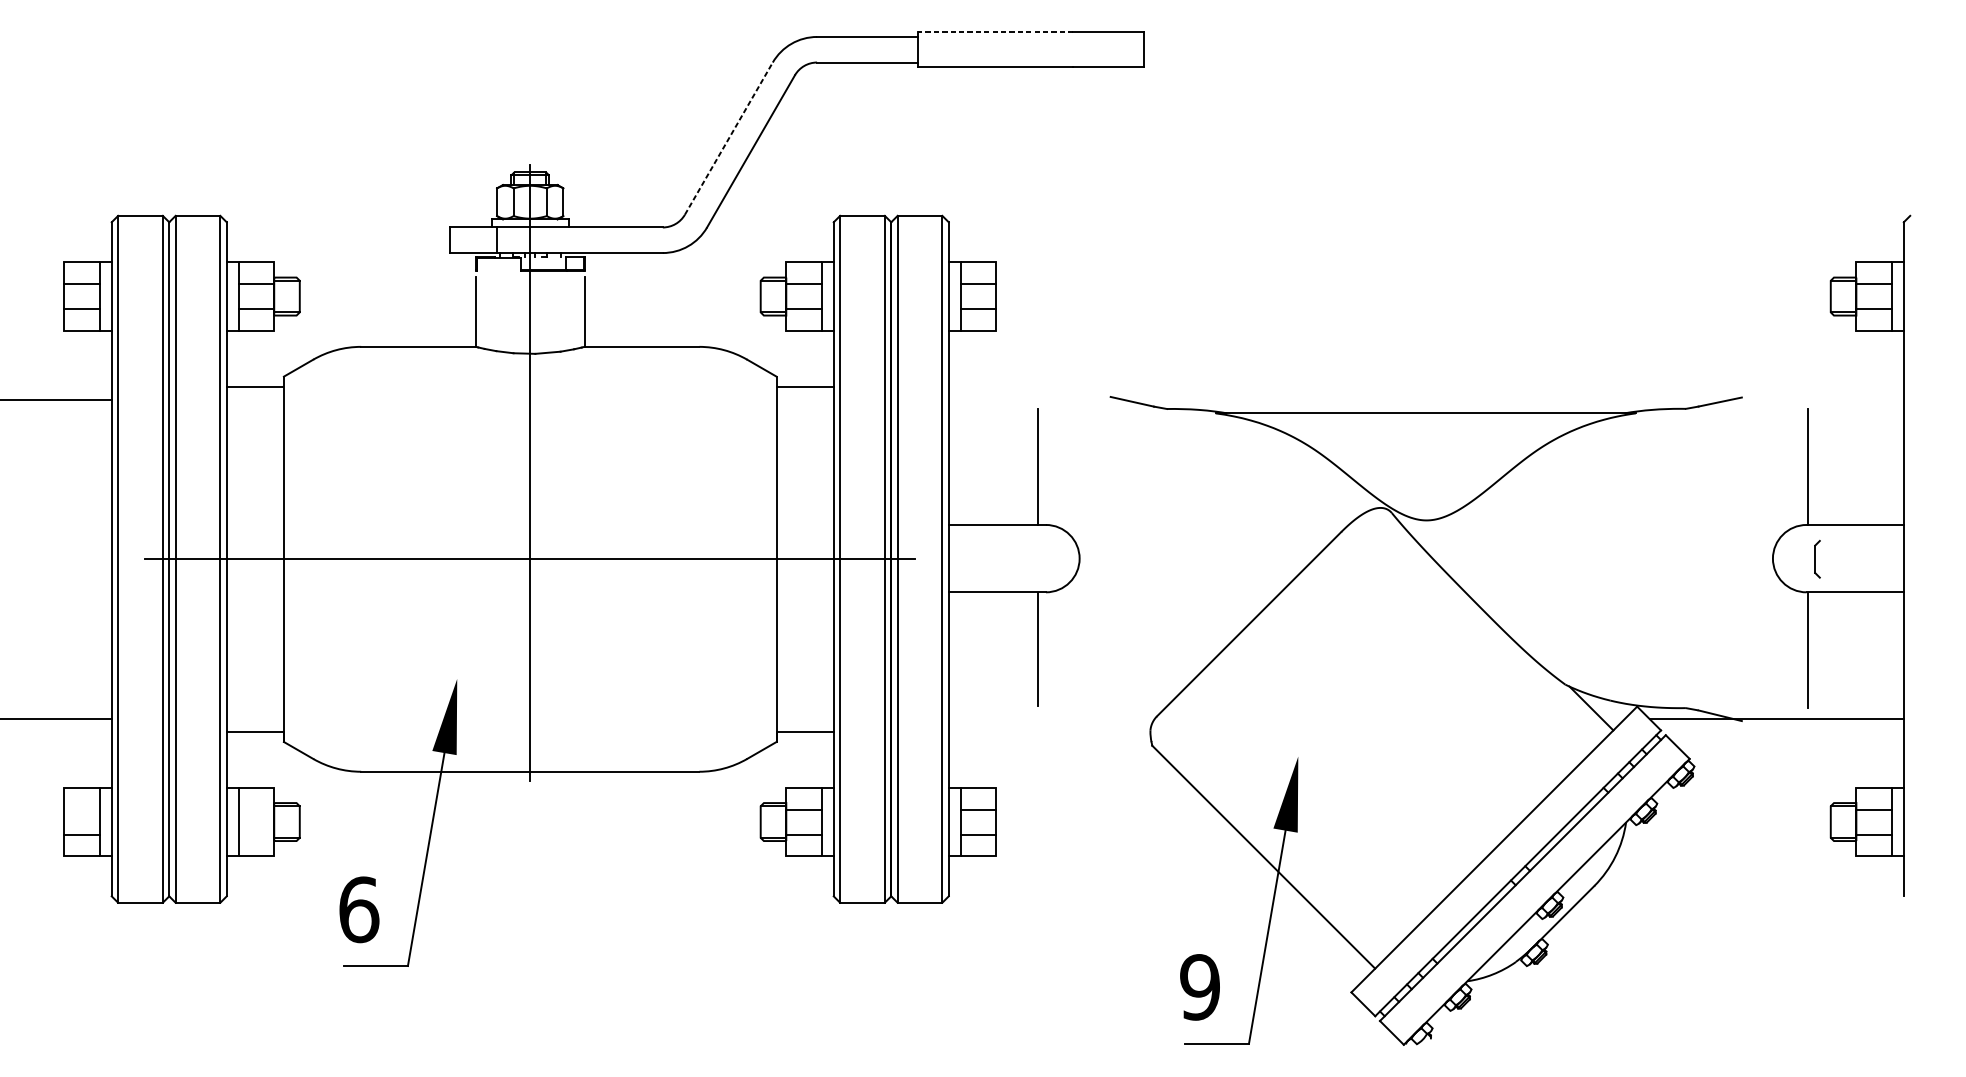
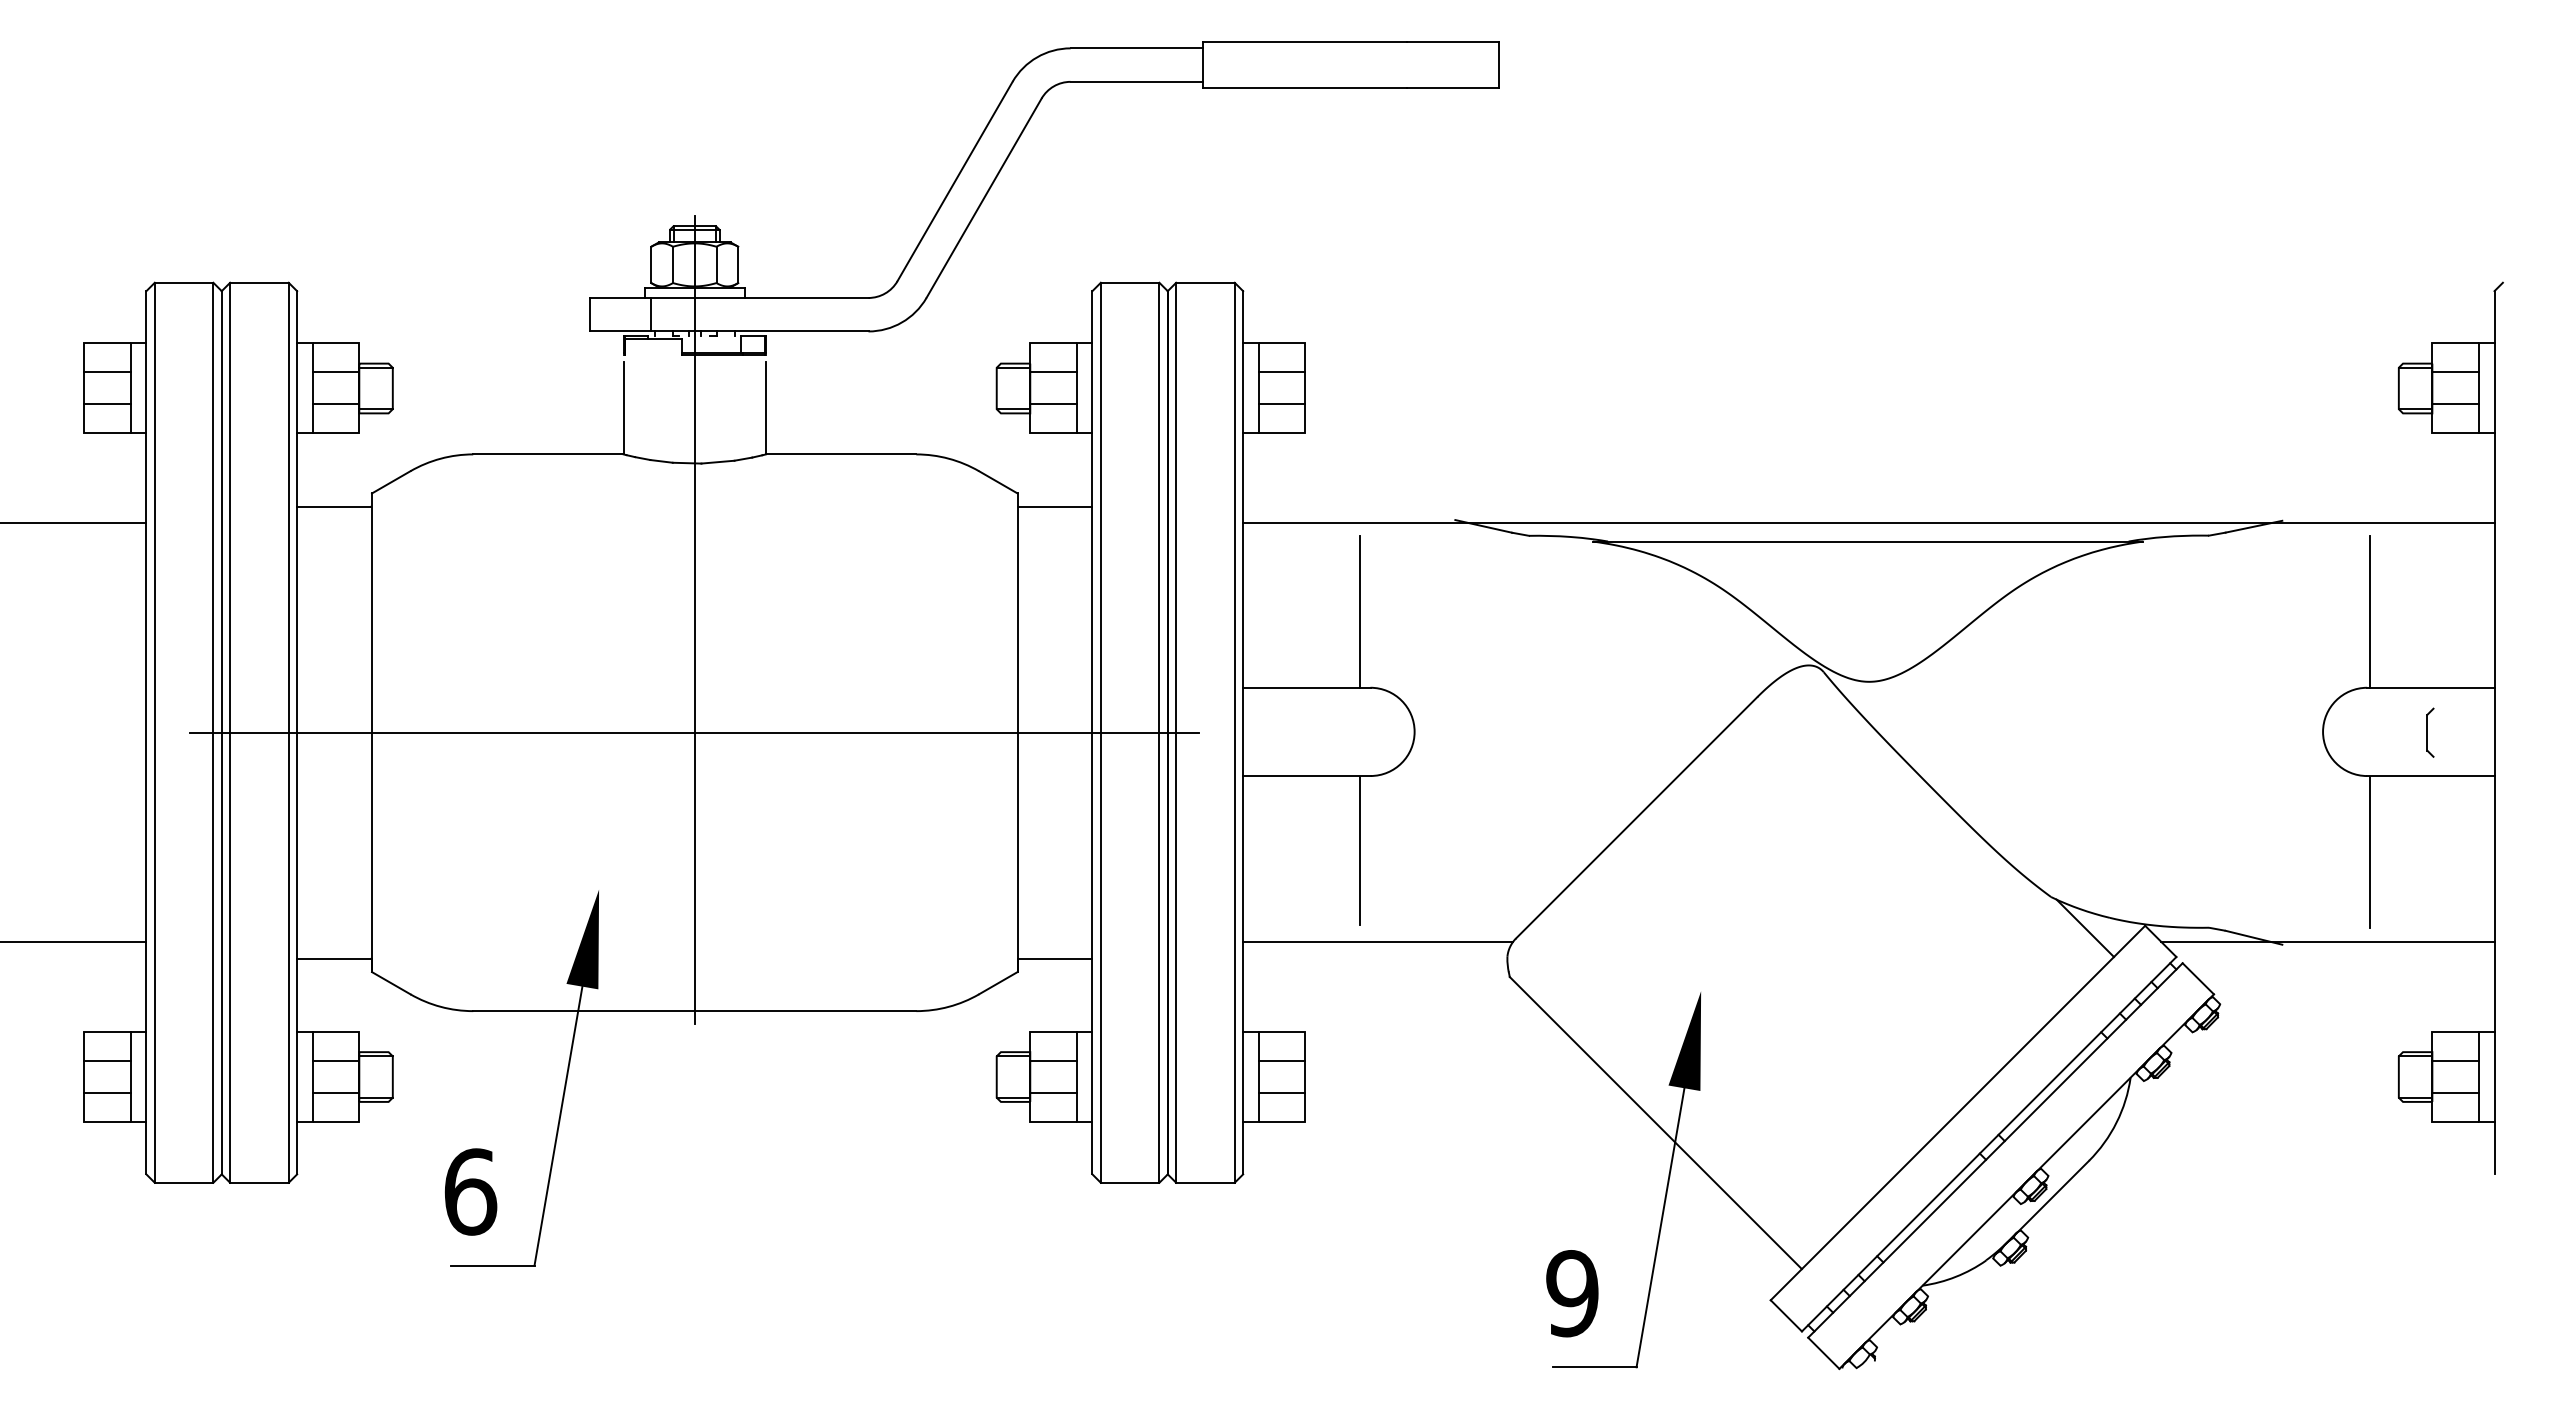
line: (995, 32) -> (1304, 42), dashed -> solid
line: (729, 138) -> (955, 181), dashed -> solid
line: (1426, 399) -> (1868, 523), added
part: (1817, 559) -> (2430, 732), moved
line: (1051, 719) -> (1377, 942), added
line: (82, 810) -> (107, 1061), added
line: (256, 810) -> (335, 1061), added
line: (256, 834) -> (335, 1093), added

